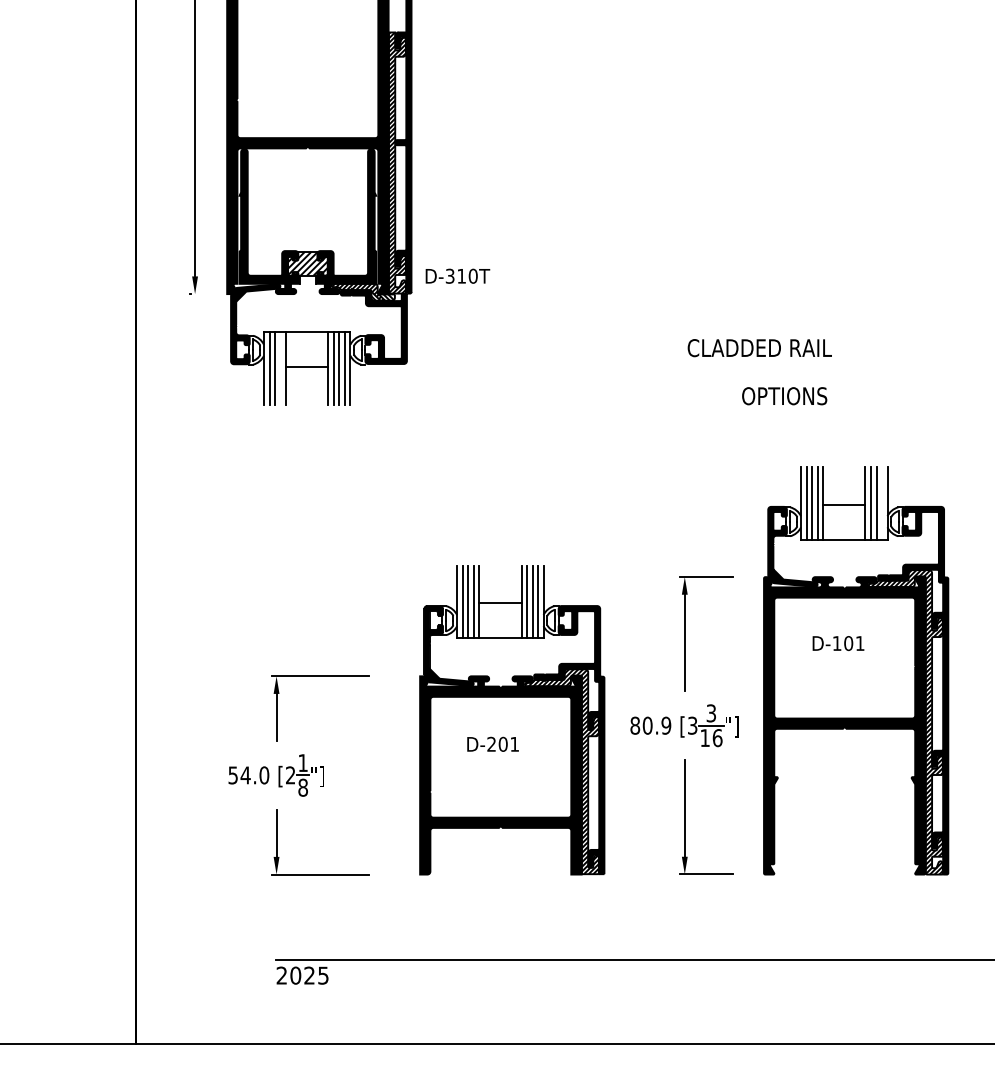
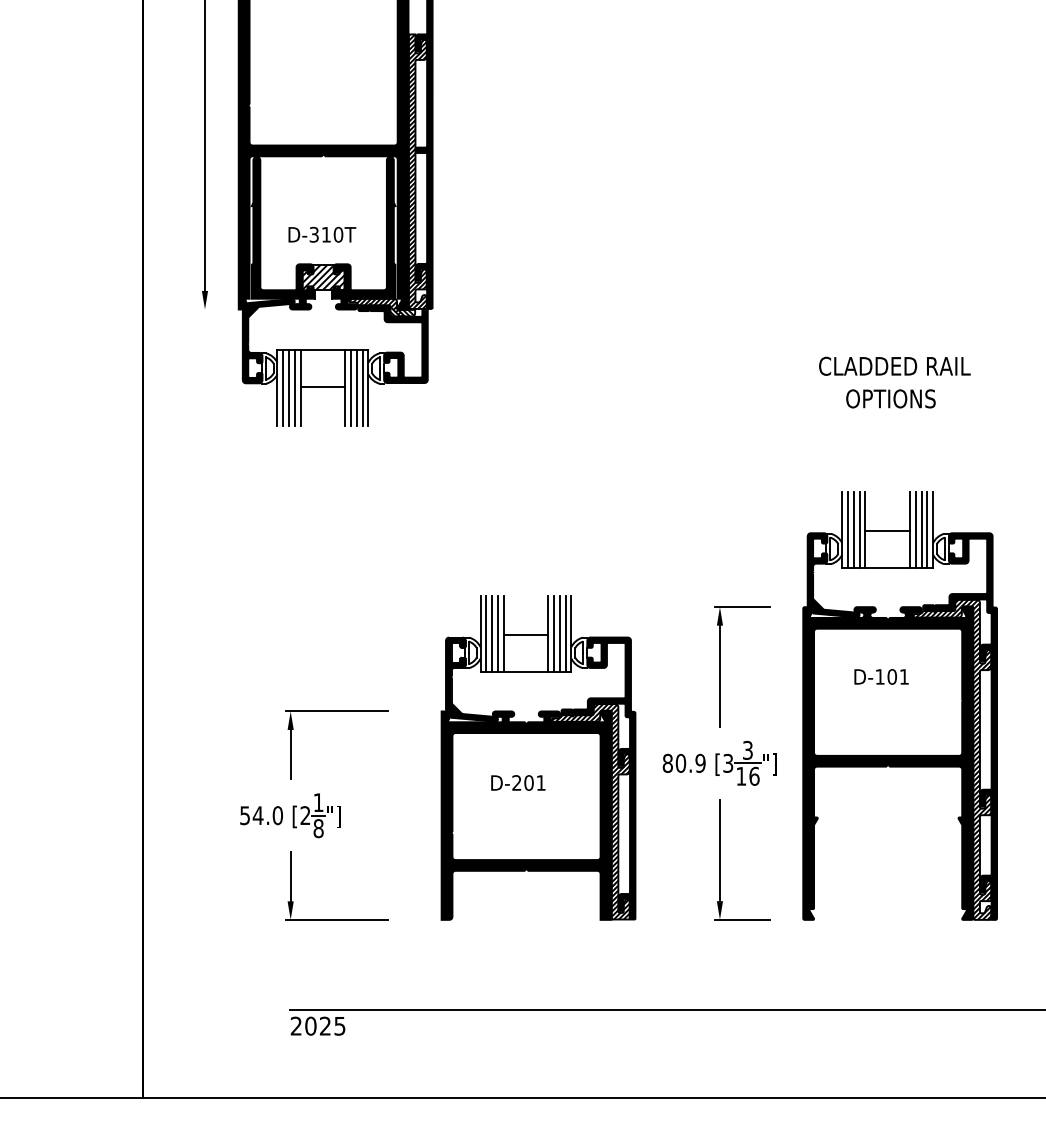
text: (458, 275) -> (322, 234), moved
text: (759, 347) -> (894, 365), moved
line: (280, 368) -> (294, 387), added
text: (784, 395) -> (890, 398), moved
line: (882, 503) -> (927, 529), added

